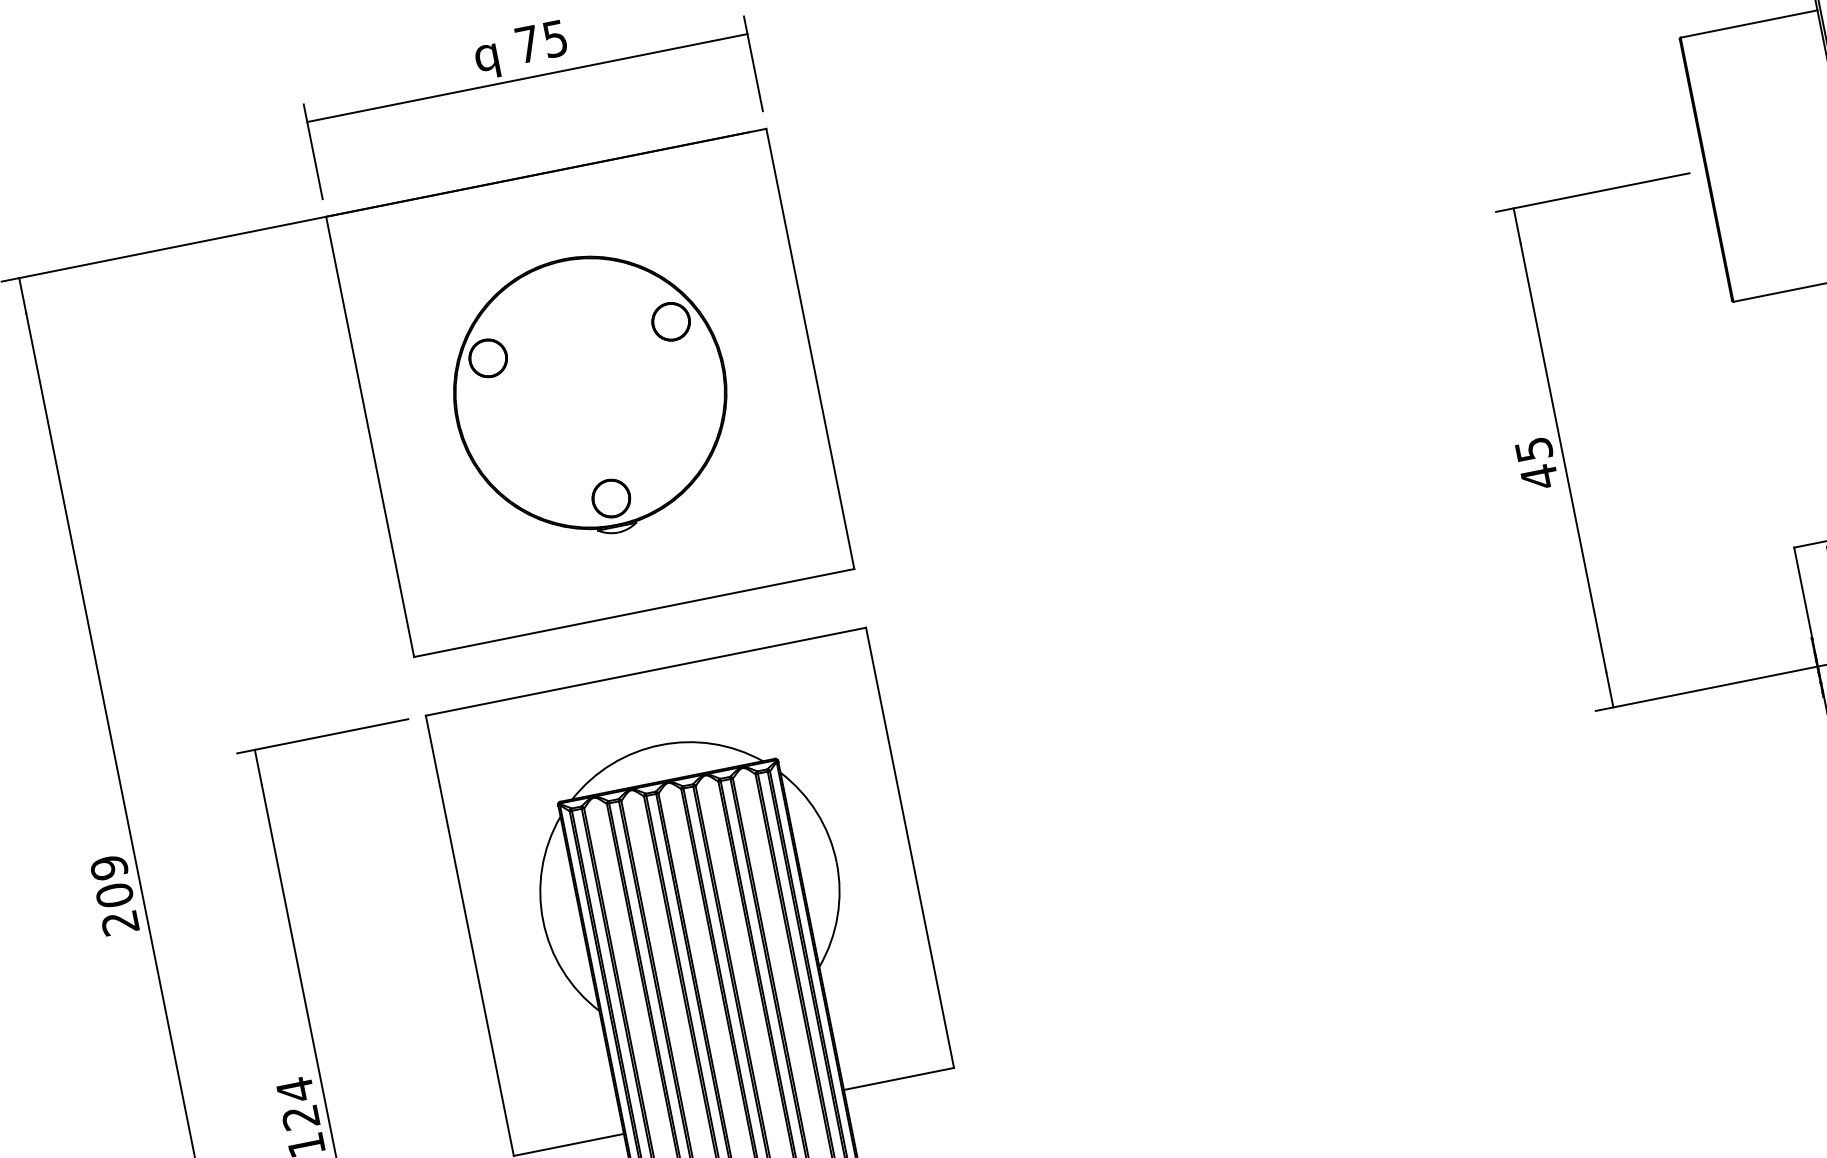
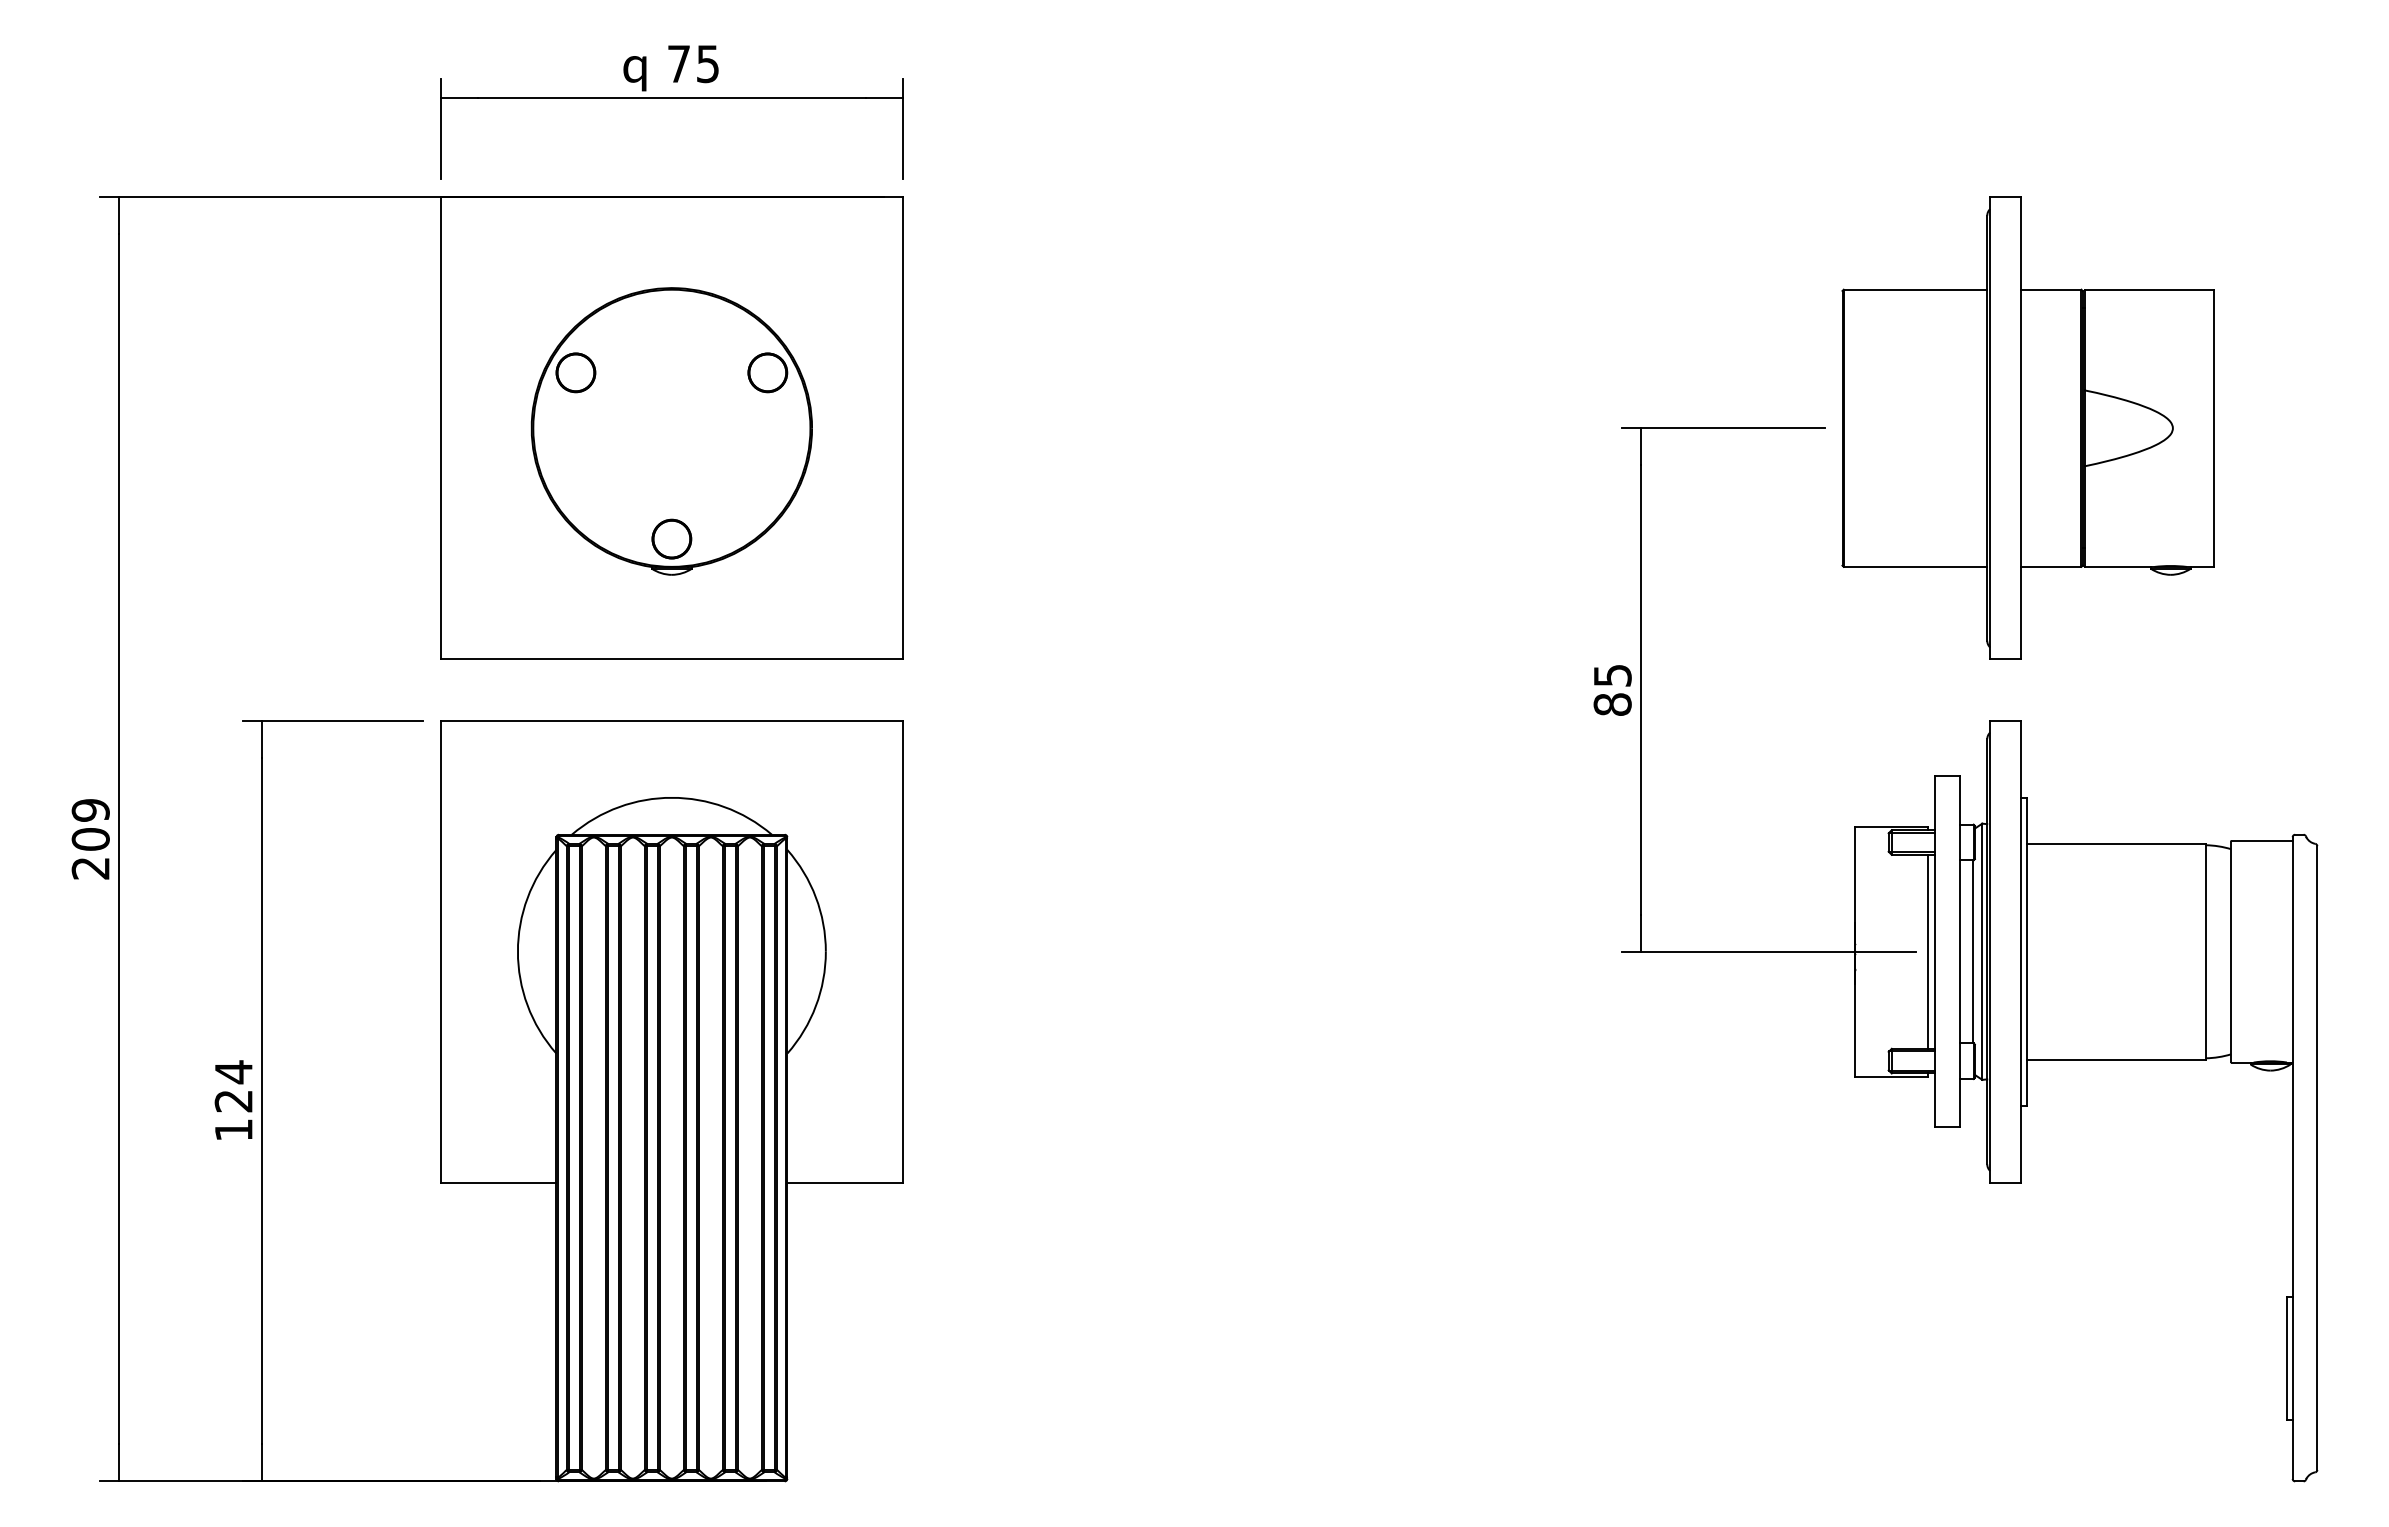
text: (1539, 477) -> (1612, 704), 45 -> 85

